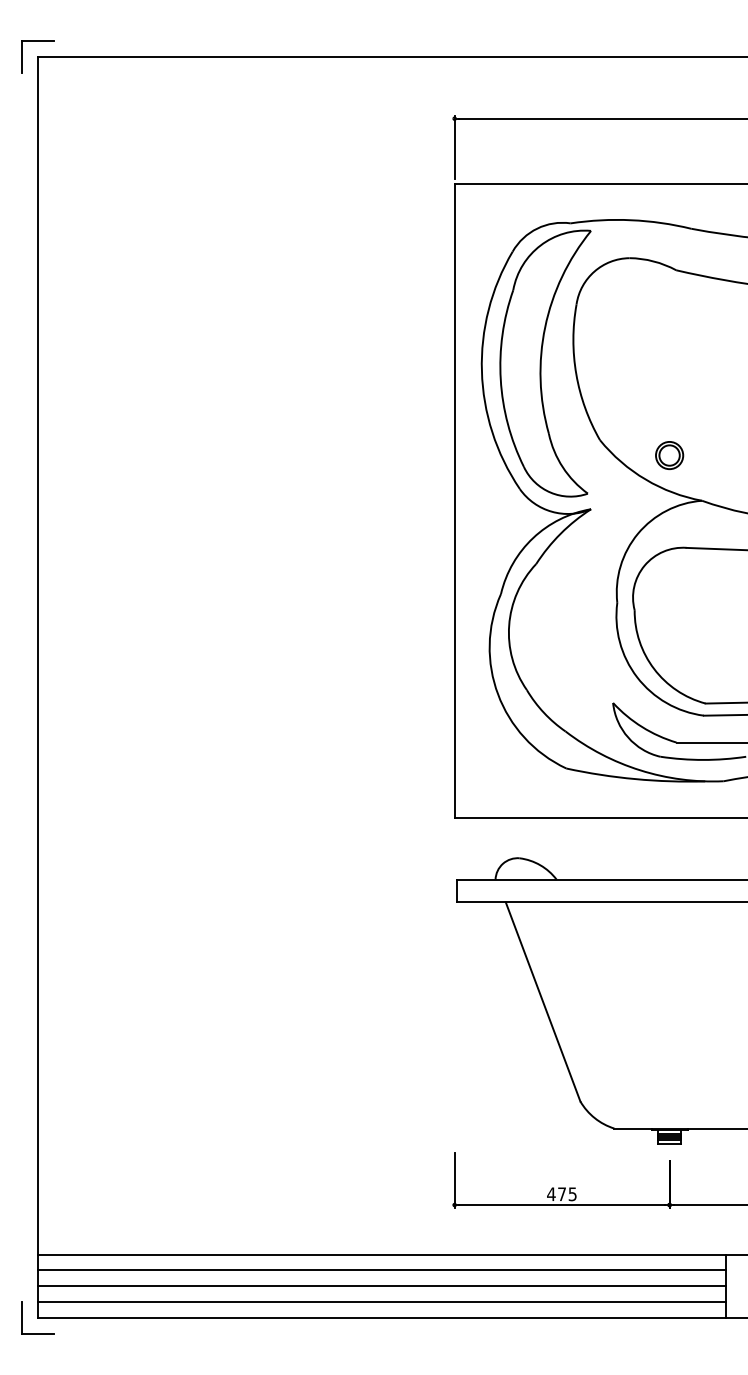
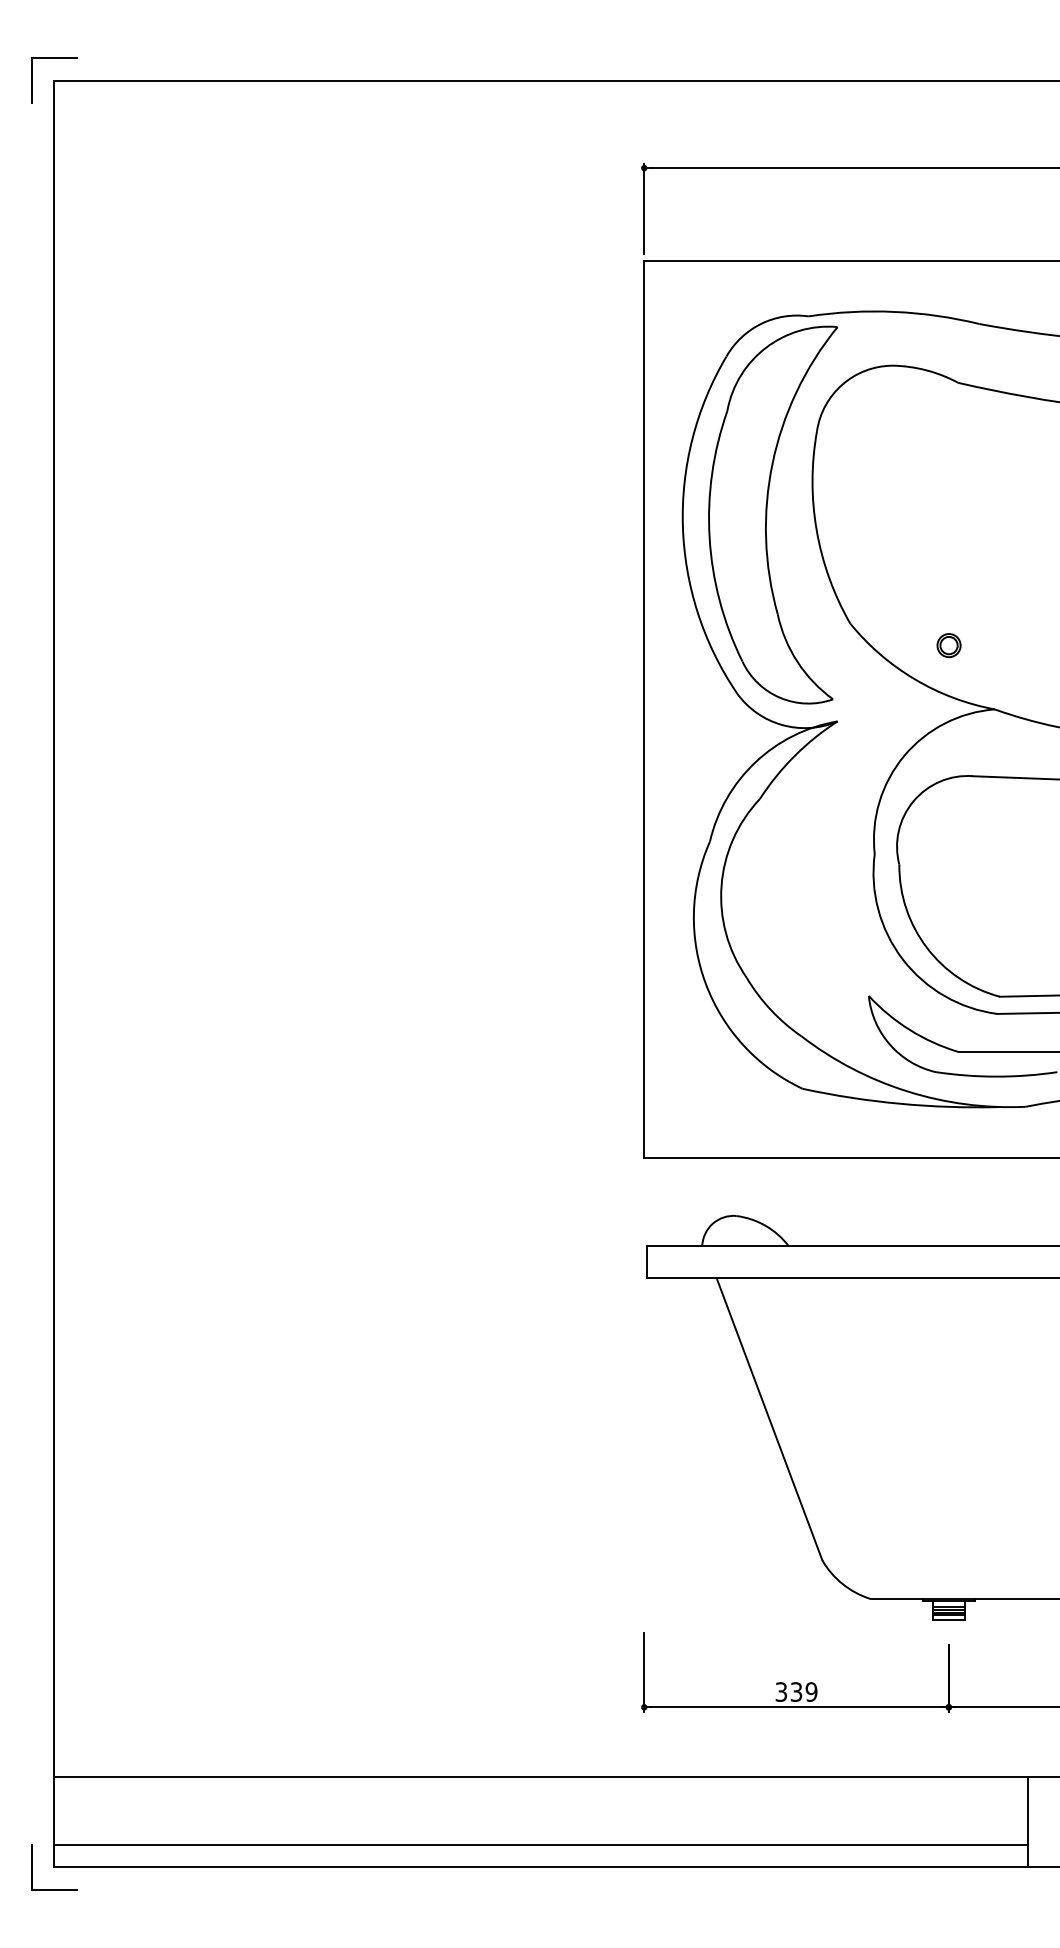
part: (669, 455) -> (948, 645), size x0.6
text: (561, 1194) -> (795, 1692), 475 -> 339
line: (381, 1270) -> (540, 1800), removed
line: (381, 1286) -> (540, 1822), removed

